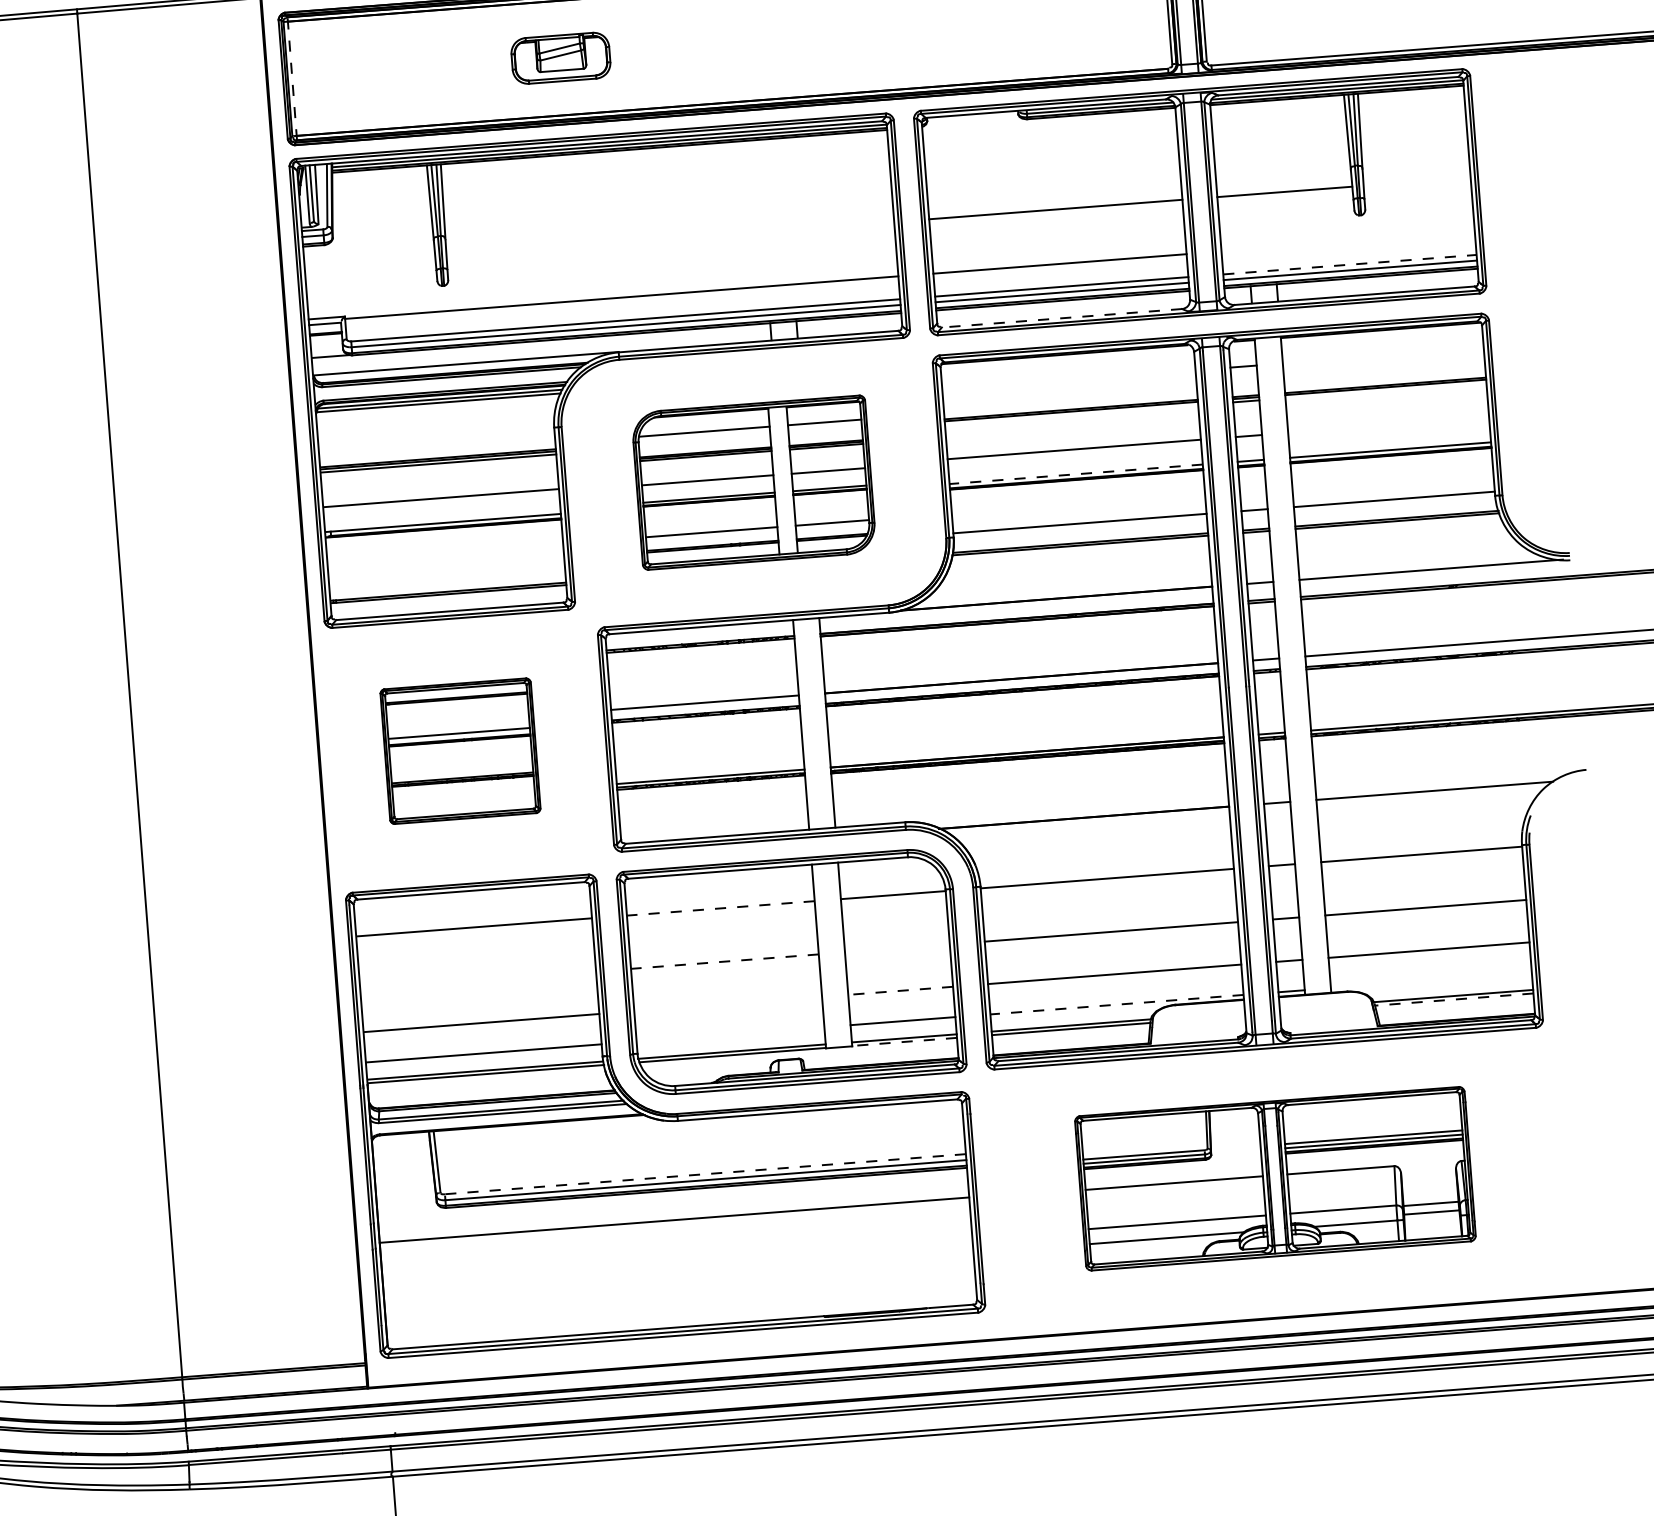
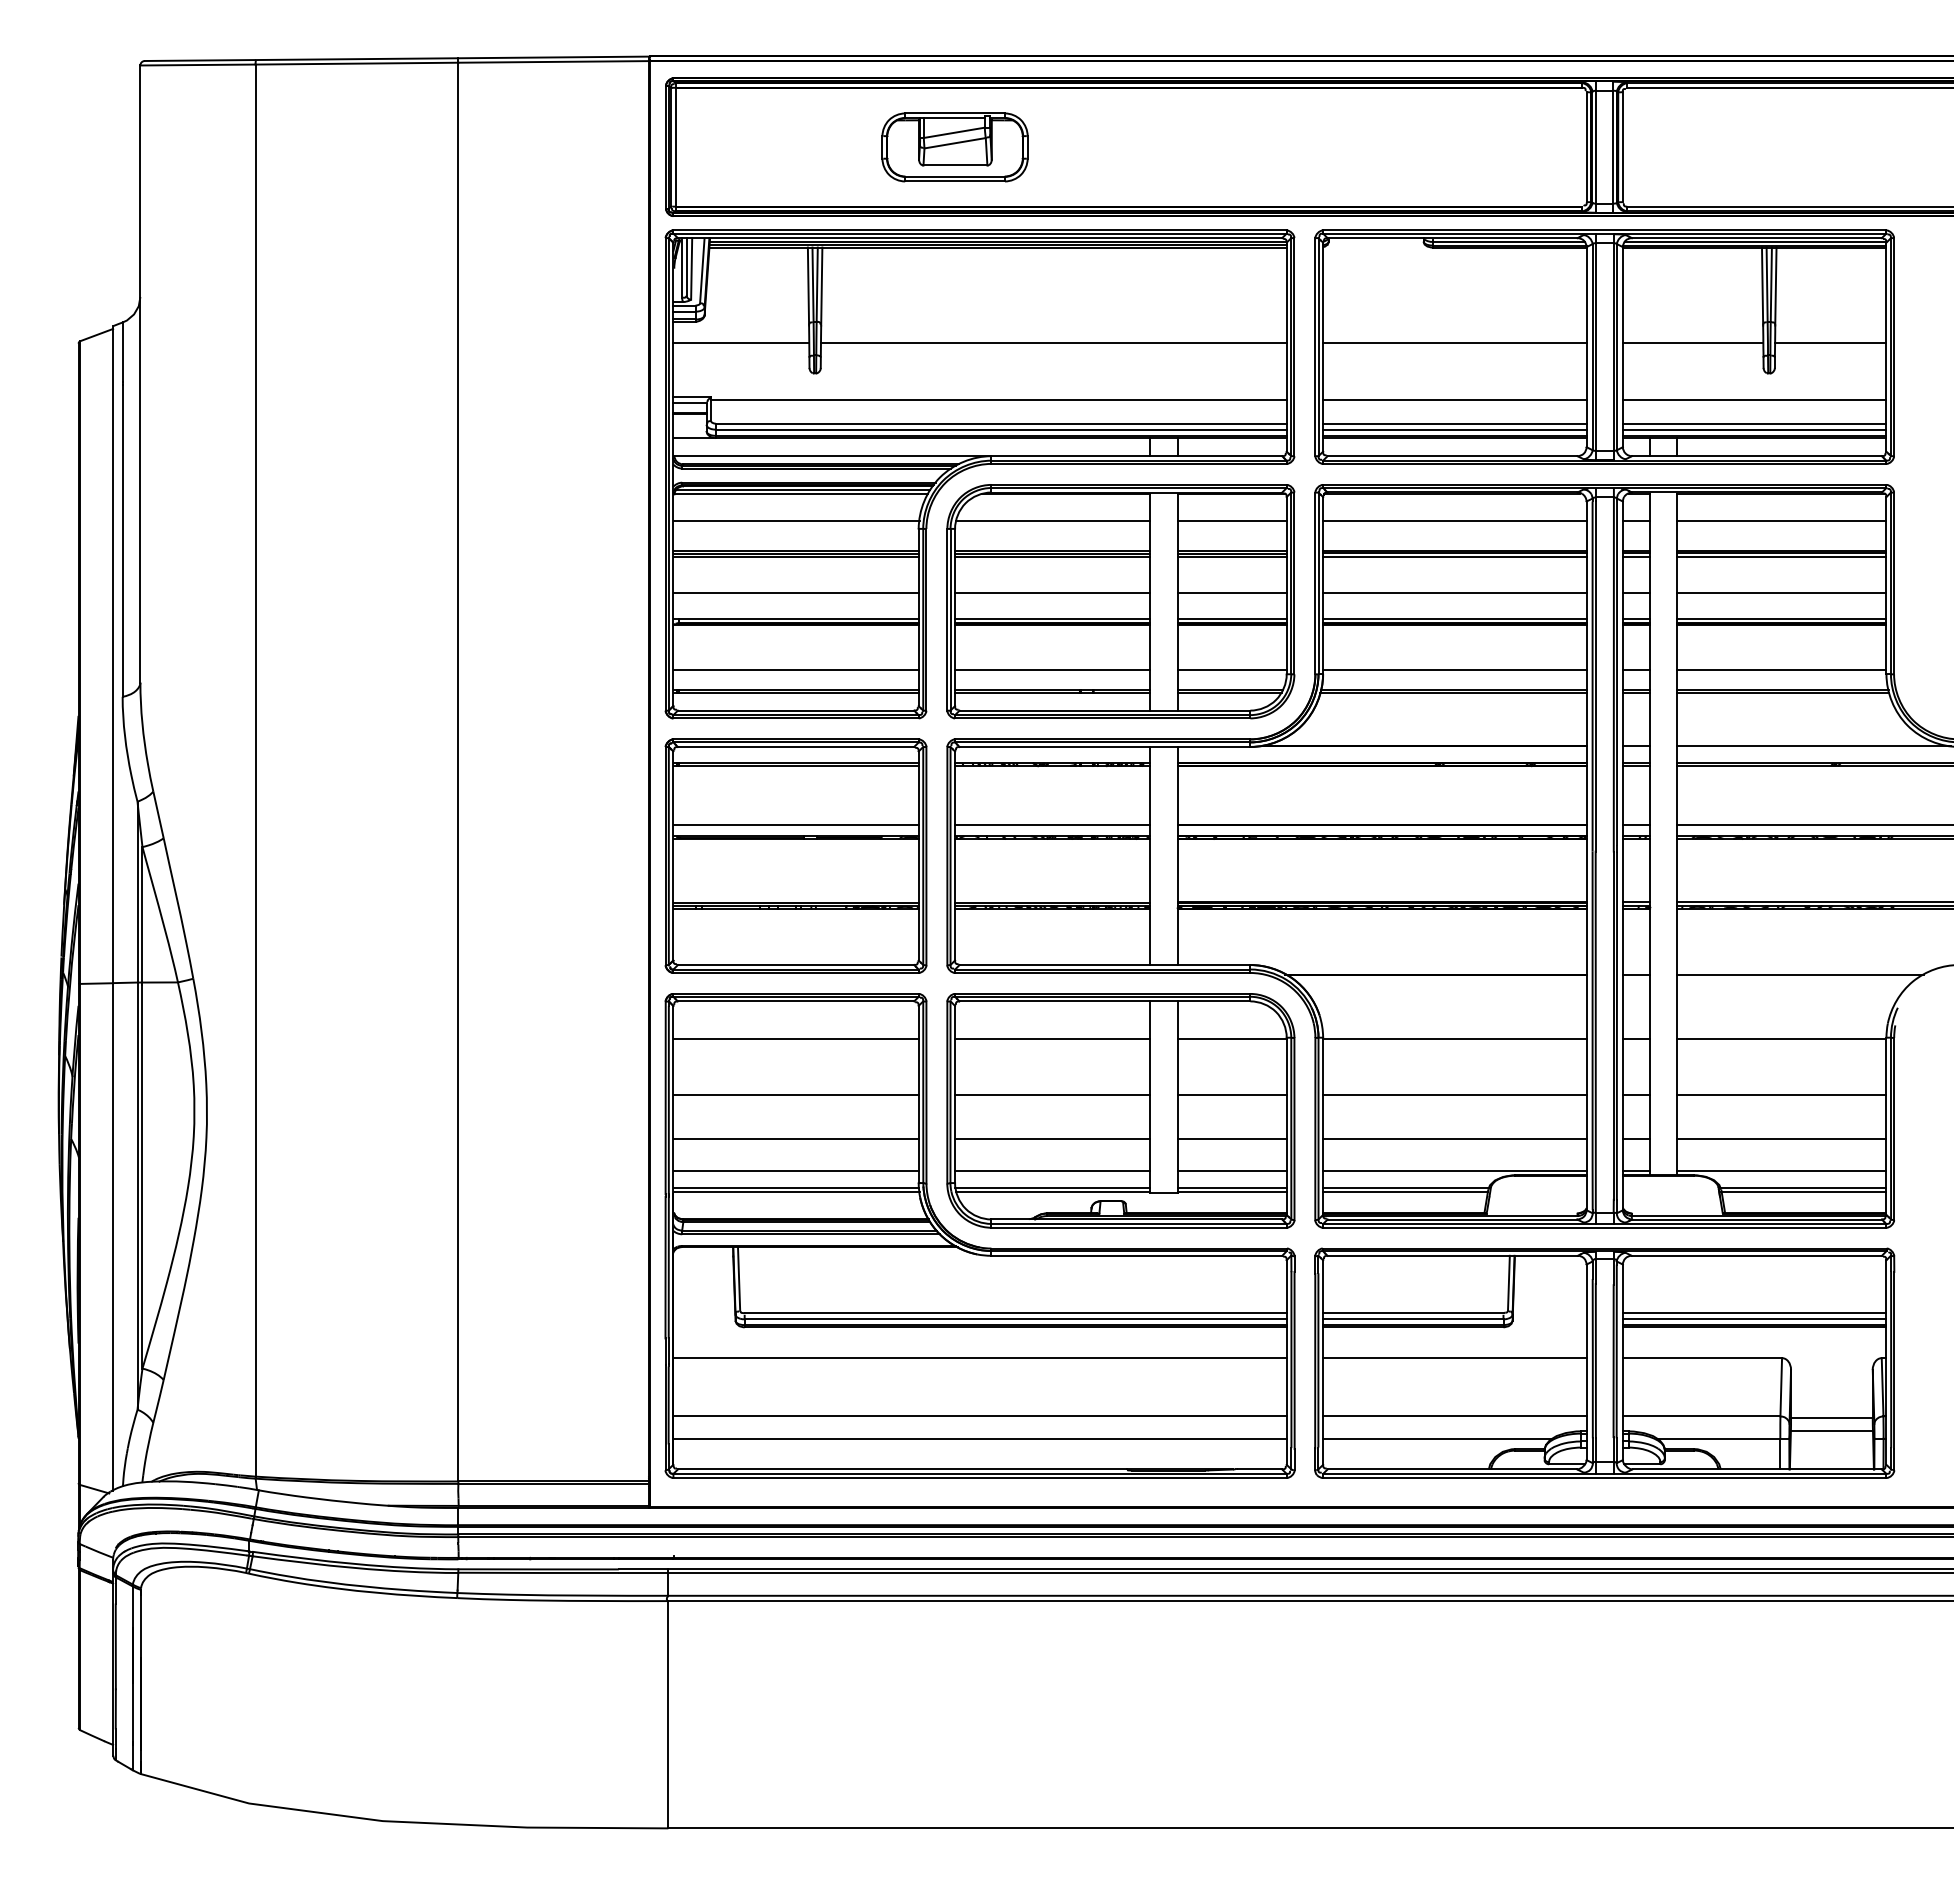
part: (560, 58) -> (954, 147), size x1.43
line: (292, 79) -> (675, 147), dashed -> solid
line: (1416, 182) -> (1830, 343), added
line: (670, 239) -> (1053, 343), added
line: (1347, 241) -> (1754, 399), added
line: (370, 262) -> (741, 343), added
line: (1349, 264) -> (1754, 423), dashed -> solid
line: (1061, 318) -> (1452, 456), dashed -> solid
line: (1382, 355) -> (1781, 520), added
line: (1068, 379) -> (1454, 520), added
line: (1385, 390) -> (1781, 556), added
line: (1071, 414) -> (1454, 556), added
line: (1388, 424) -> (1781, 592), added
line: (436, 428) -> (796, 520), added
line: (1075, 474) -> (1454, 618), dashed -> solid
part: (753, 482) -> (1120, 601), size x1.43
line: (447, 571) -> (796, 669), added
part: (459, 750) -> (795, 855), size x1.67
line: (720, 908) -> (1052, 1039), dashed -> solid
line: (896, 948) -> (1231, 1094), added
line: (724, 961) -> (1052, 1094), dashed -> solid
line: (478, 980) -> (796, 1094), added
line: (1430, 980) -> (1781, 1170), added
line: (900, 990) -> (1232, 1138), dashed -> solid
line: (1453, 1000) -> (1803, 1192), dashed -> solid
line: (727, 1003) -> (1052, 1138), added
line: (1116, 1004) -> (1454, 1170), dashed -> solid
line: (730, 1034) -> (1052, 1170), added
line: (904, 1042) -> (1232, 1192), dashed -> solid
line: (705, 1174) -> (1015, 1313), dashed -> solid
part: (1275, 1178) -> (1604, 1362), size x1.43
line: (678, 1276) -> (979, 1416), added
line: (679, 1297) -> (979, 1438), added

